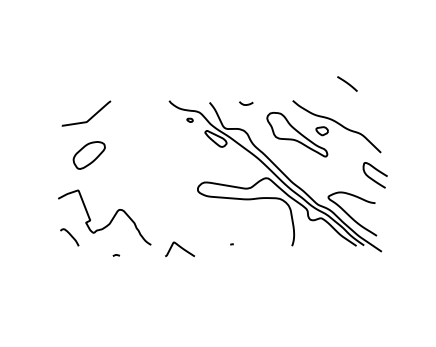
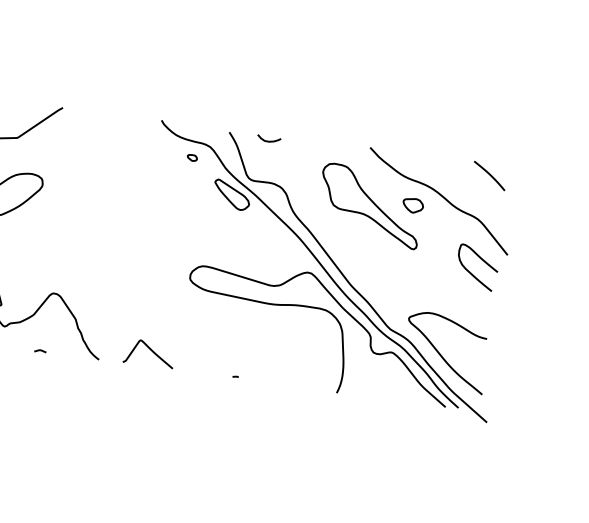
line: (347, 83) -> (489, 175), moved
curve: (246, 104) -> (269, 140), moved
curve: (371, 177) -> (470, 270), moved
curve: (180, 248) -> (150, 351), moved
line: (115, 255) -> (38, 351), moved

